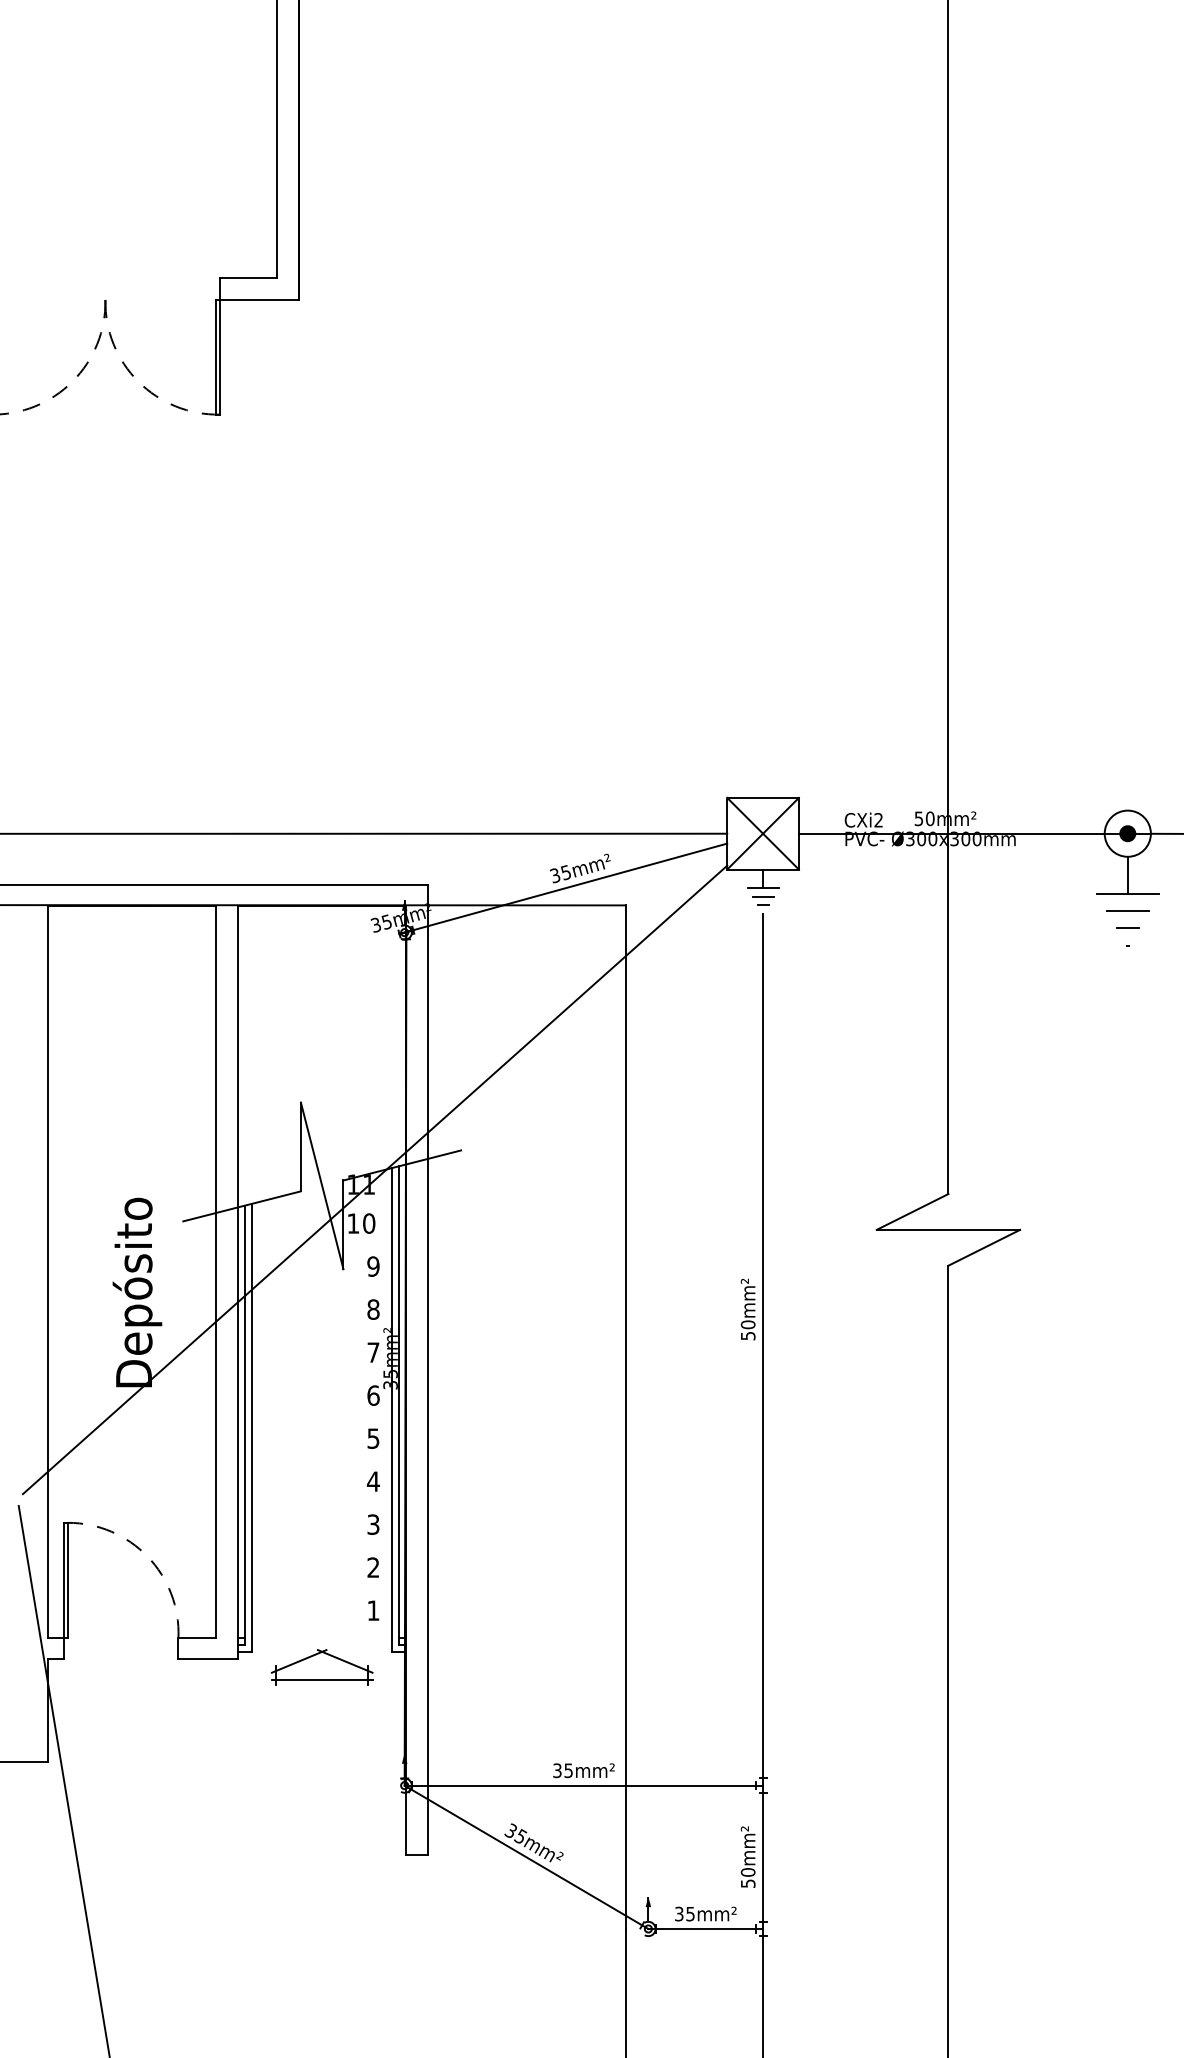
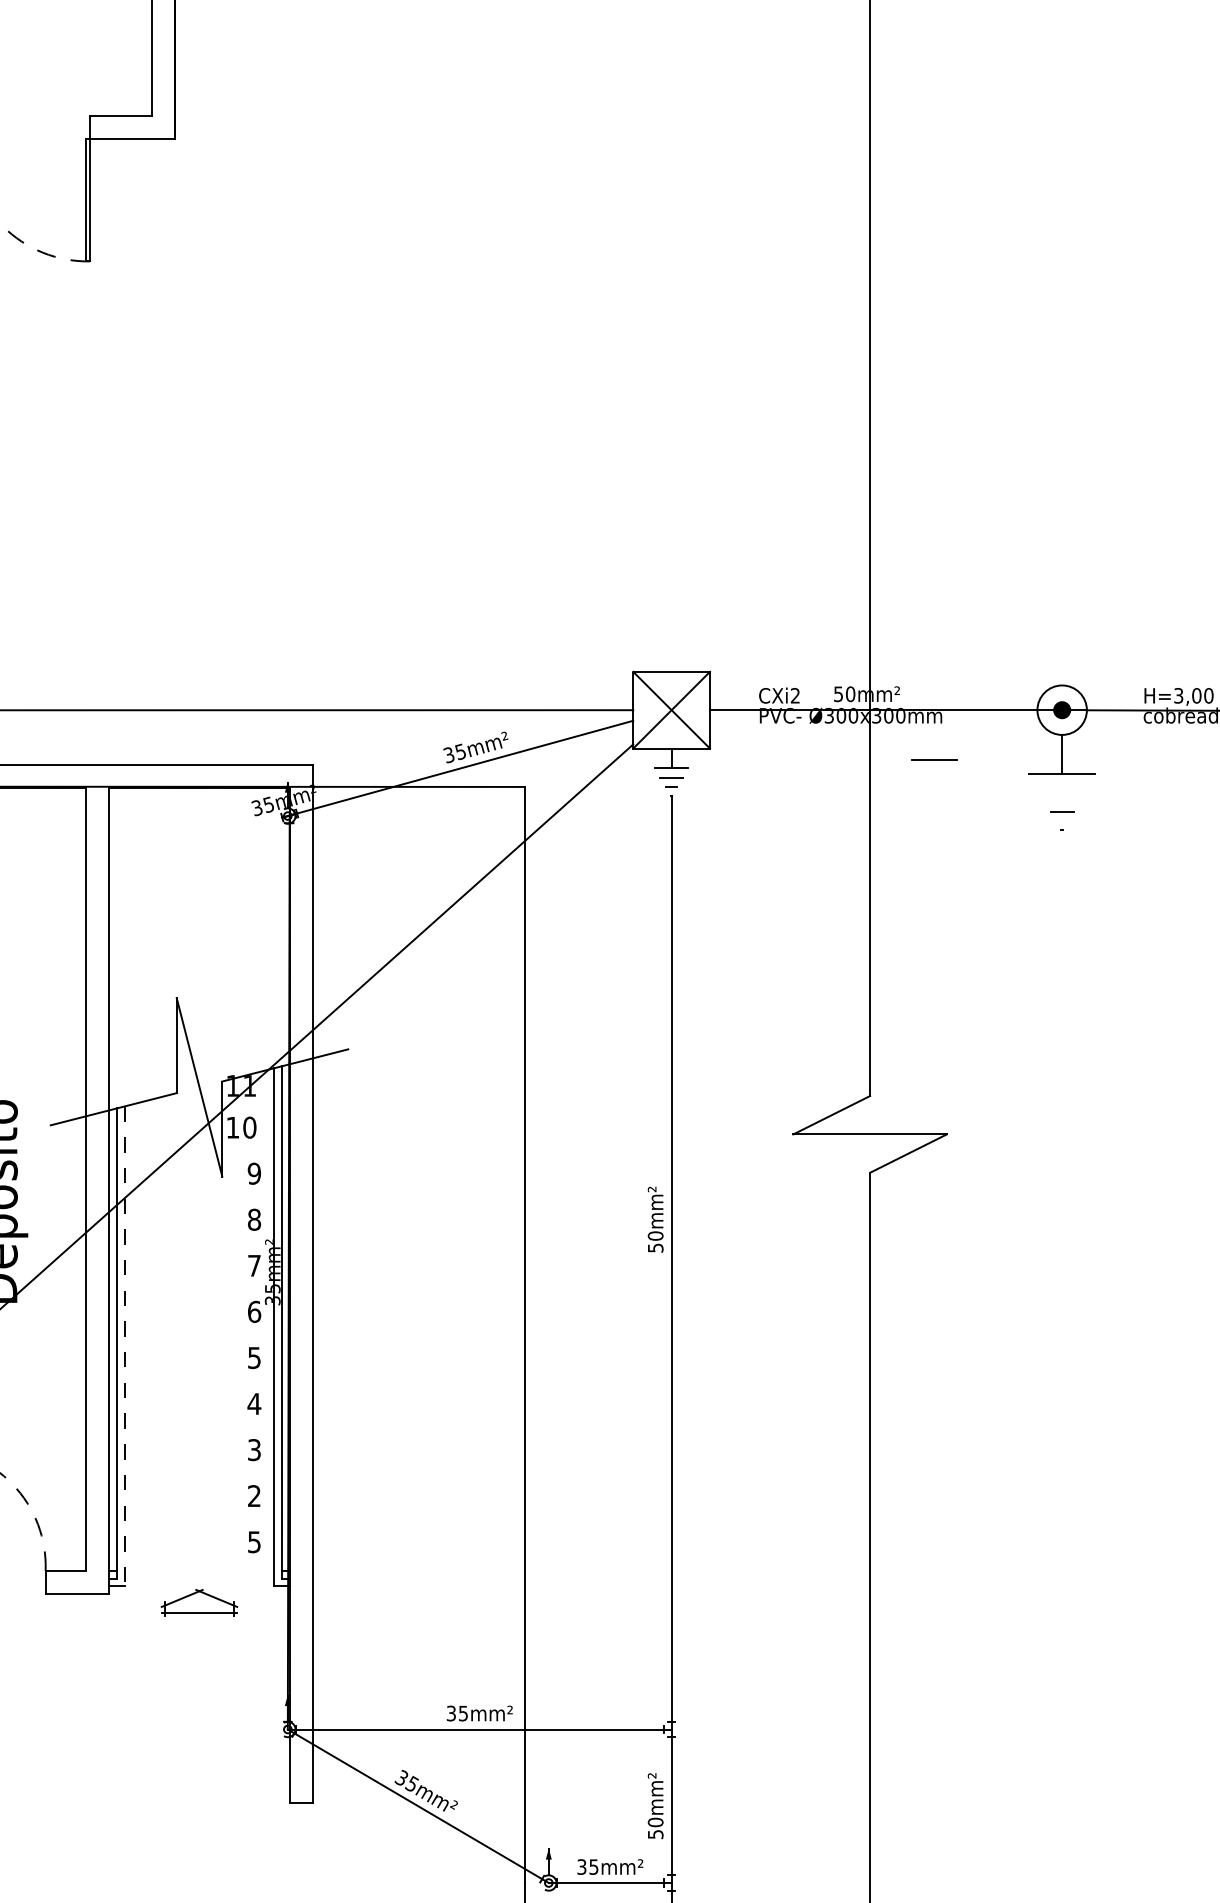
line: (1127, 910) -> (934, 759), moved
line: (252, 1428) -> (124, 1347), solid -> dashed
text: (373, 1610) -> (254, 1541), 1 -> 5
part: (321, 1667) -> (198, 1603), size x0.7

